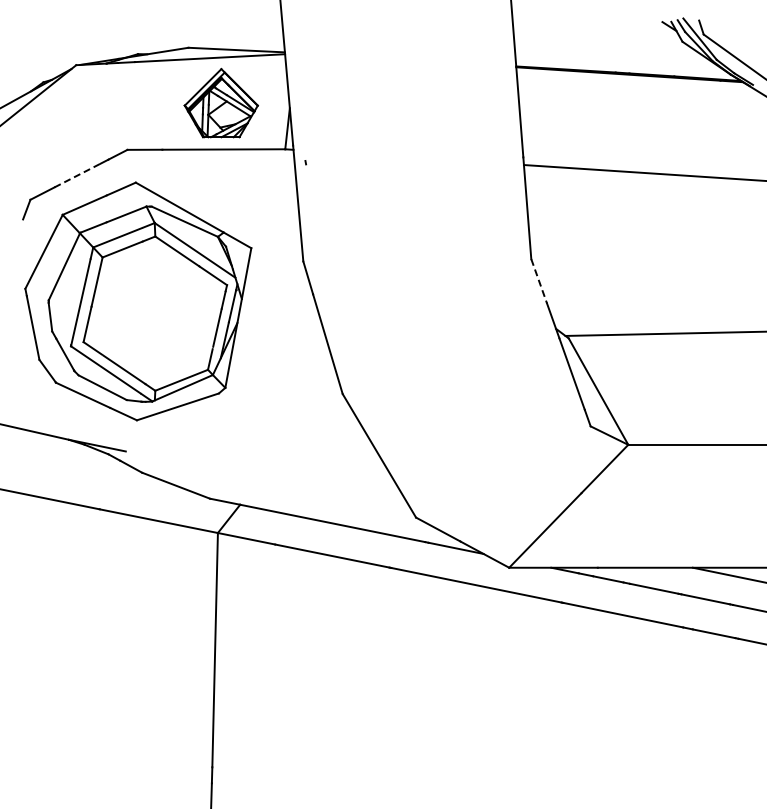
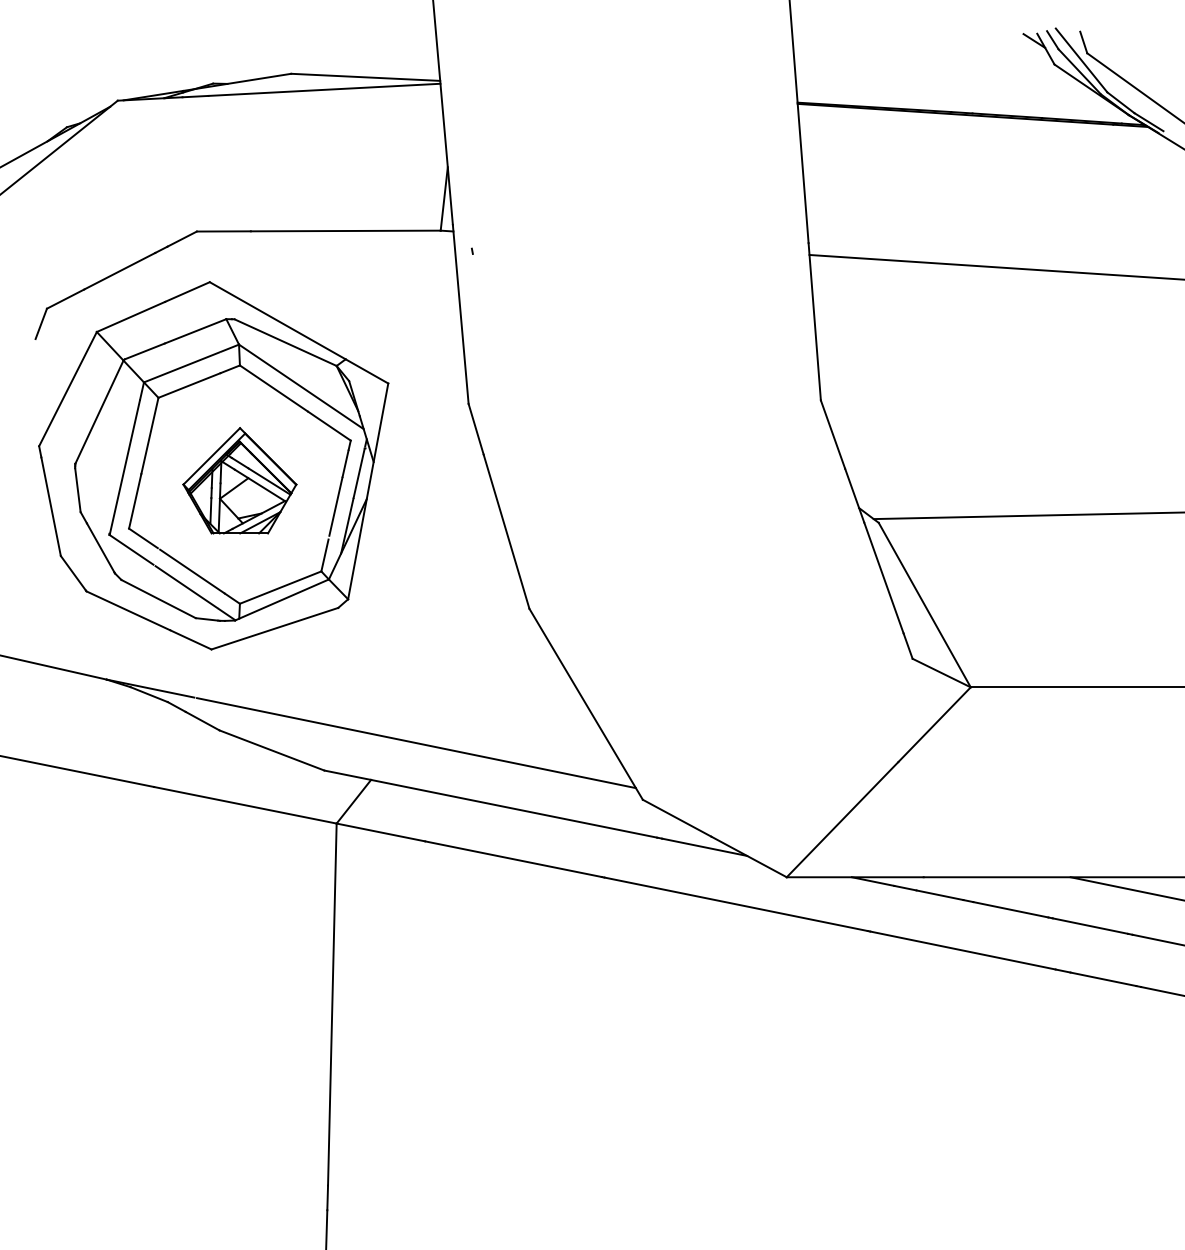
part: (220, 102) -> (238, 479), moved
line: (77, 175) -> (119, 271), dashed -> solid
line: (539, 281) -> (833, 434), dashed -> solid
line: (269, 480) -> (416, 742), added

